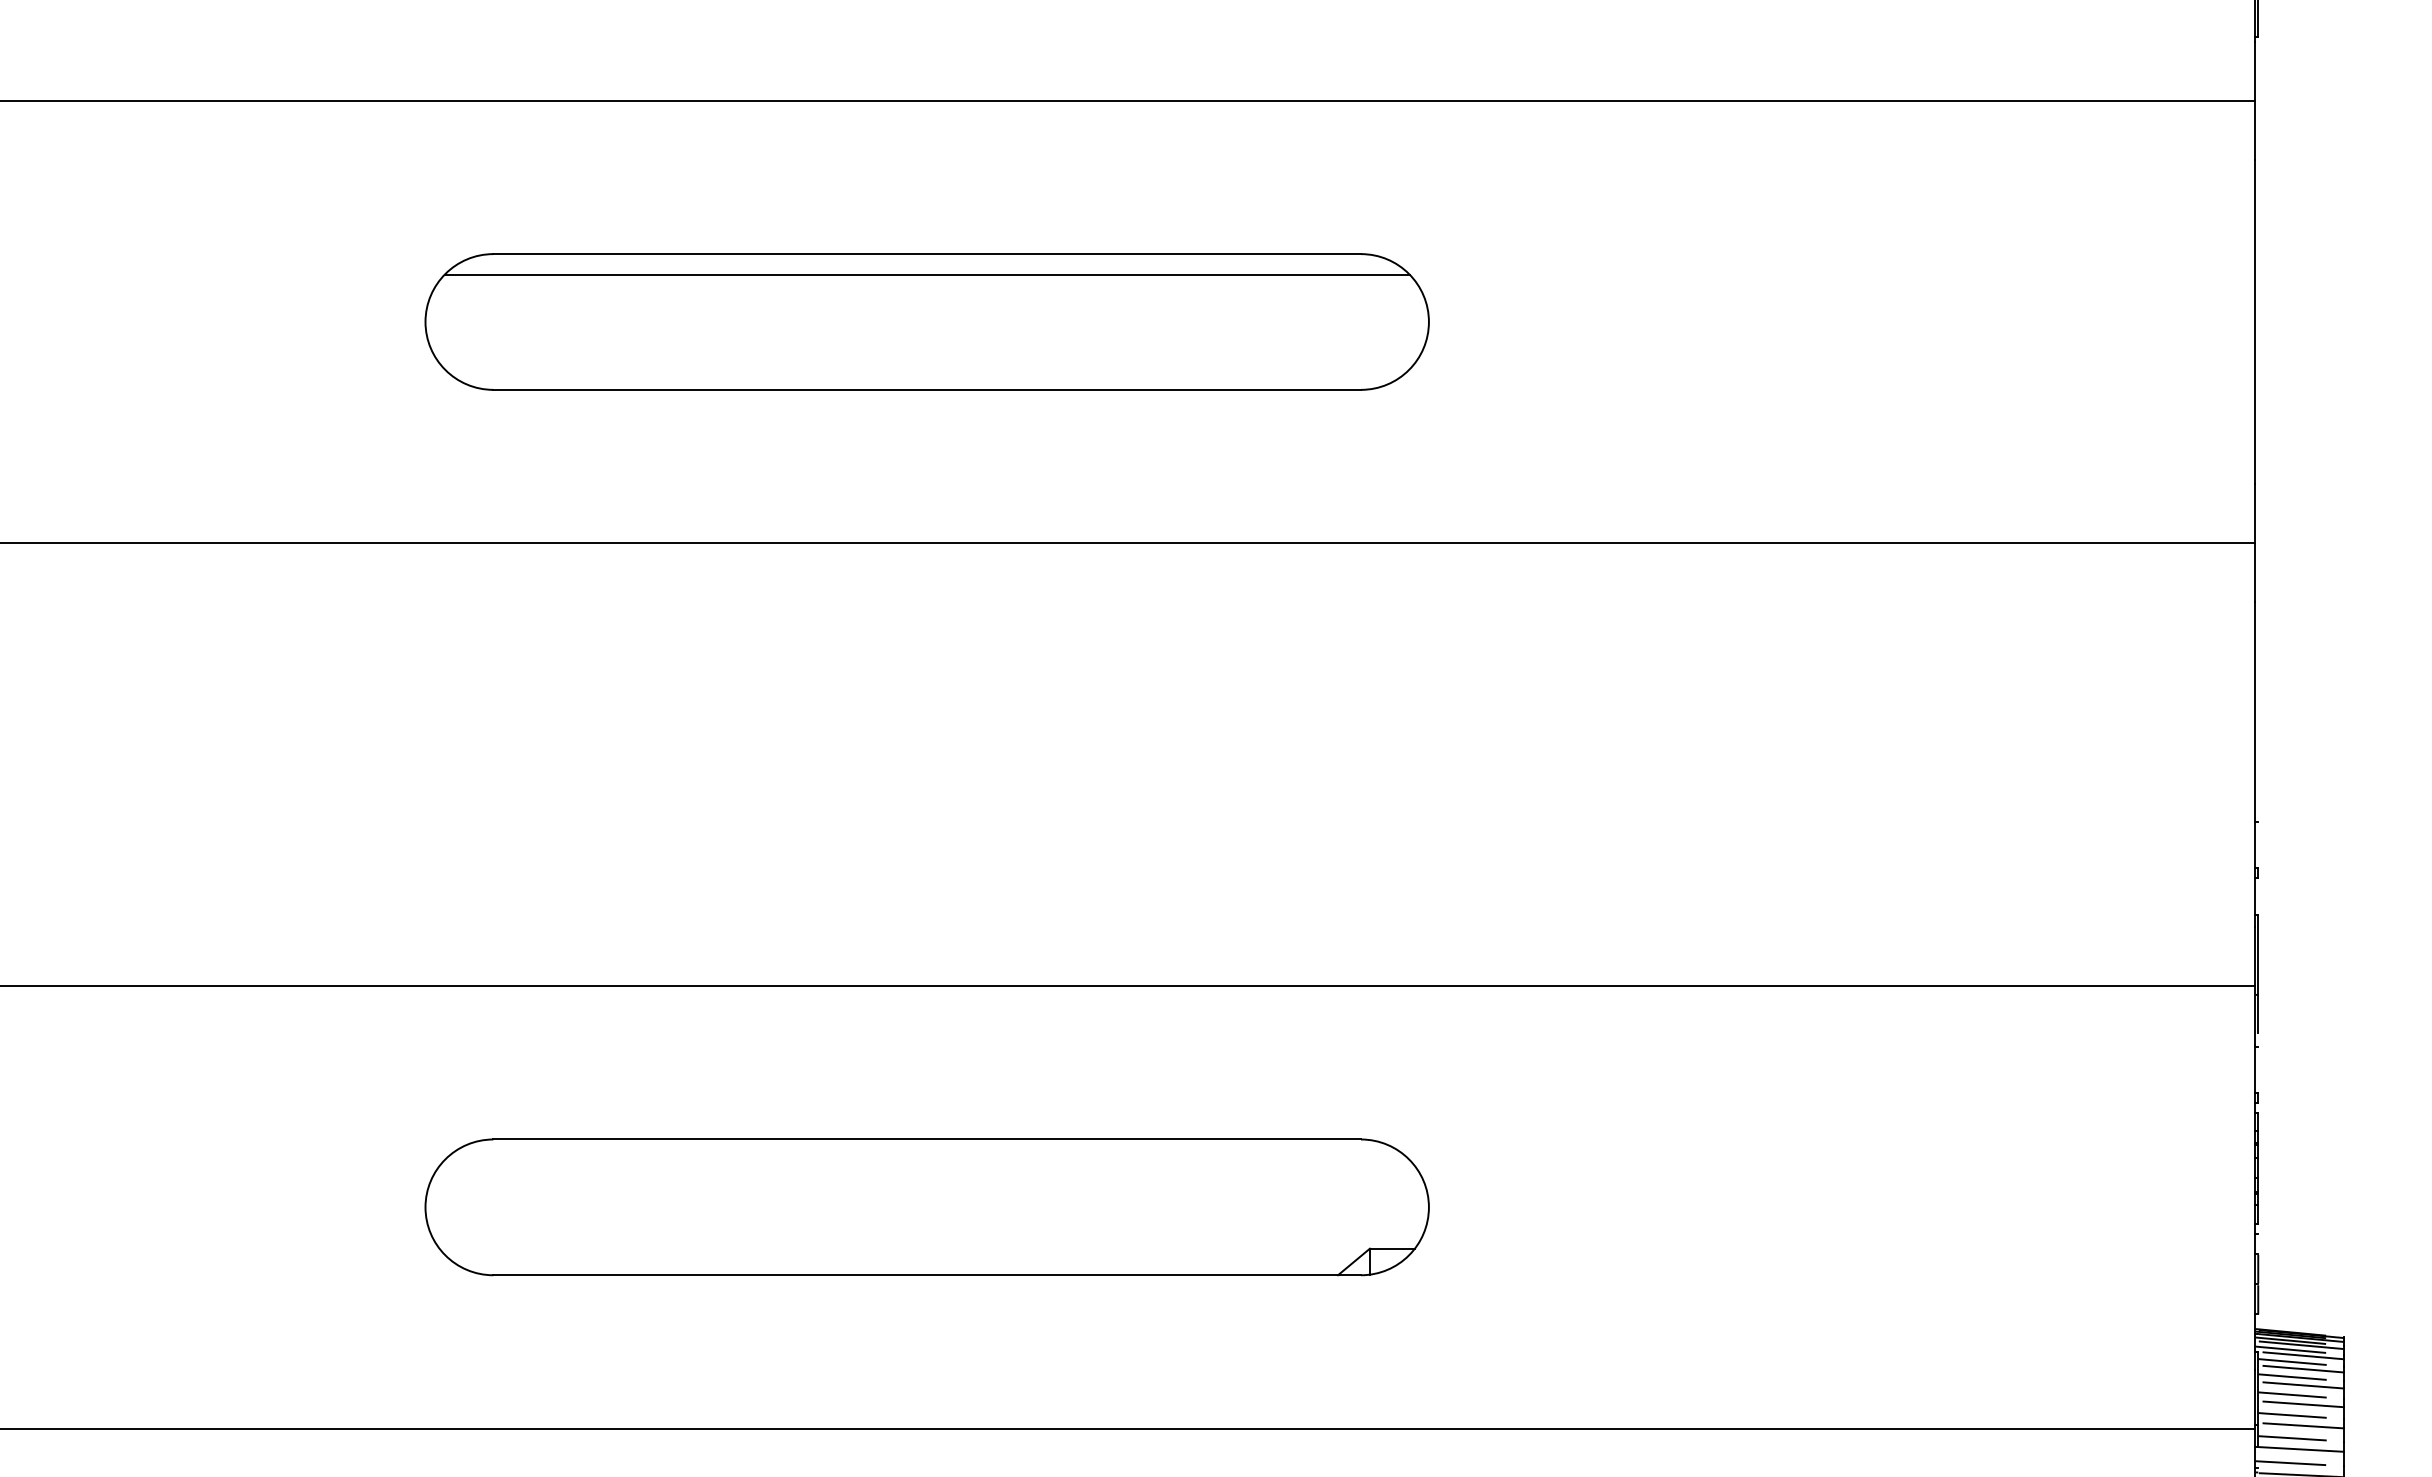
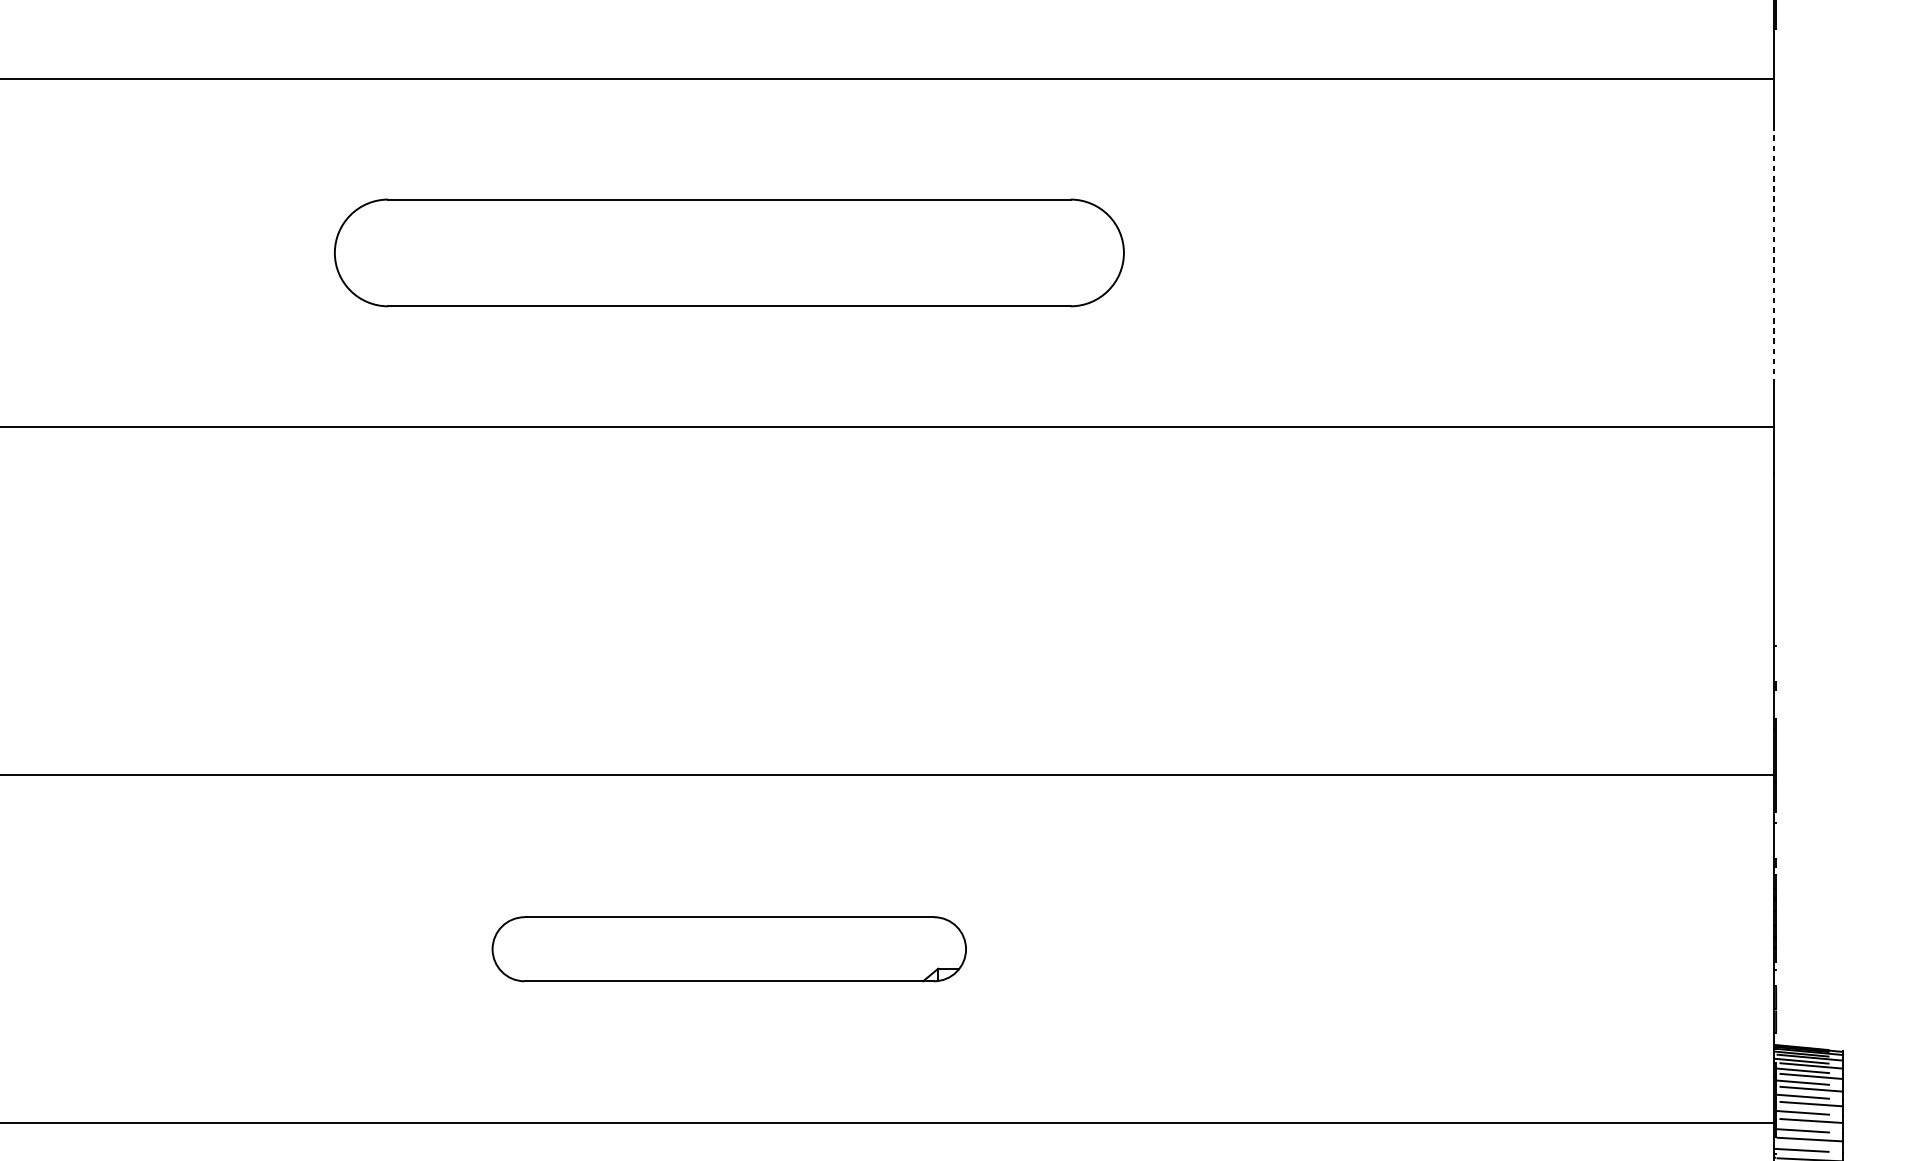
line: (926, 274) -> (728, 215), removed
line: (2255, 322) -> (1773, 253), solid -> dashed
part: (926, 1207) -> (728, 949), size x0.6

